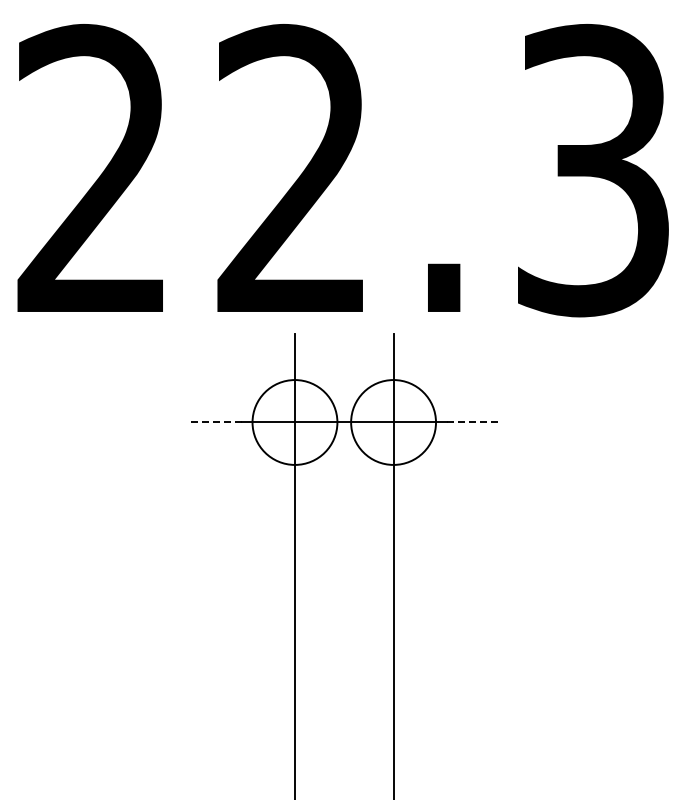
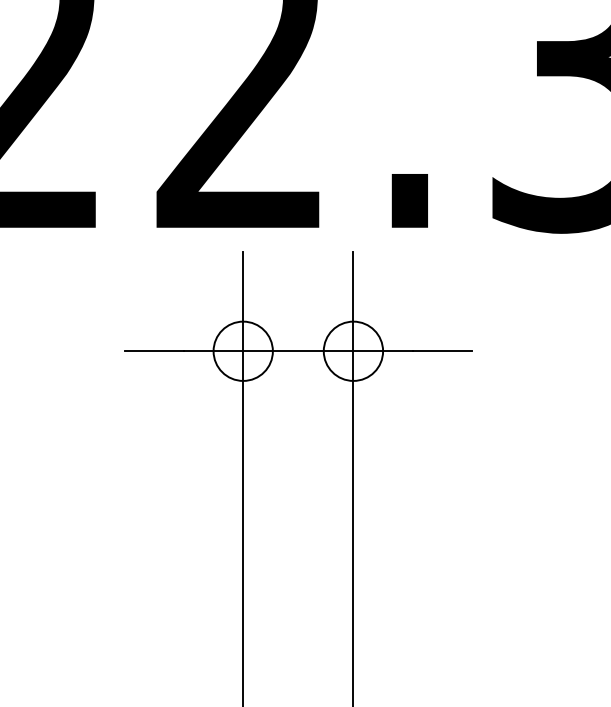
line: (215, 422) -> (154, 351), dashed -> solid
circle: (294, 422) -> (242, 351), size x0.62
circle: (393, 422) -> (353, 351), size x0.62
line: (473, 422) -> (442, 351), dashed -> solid

